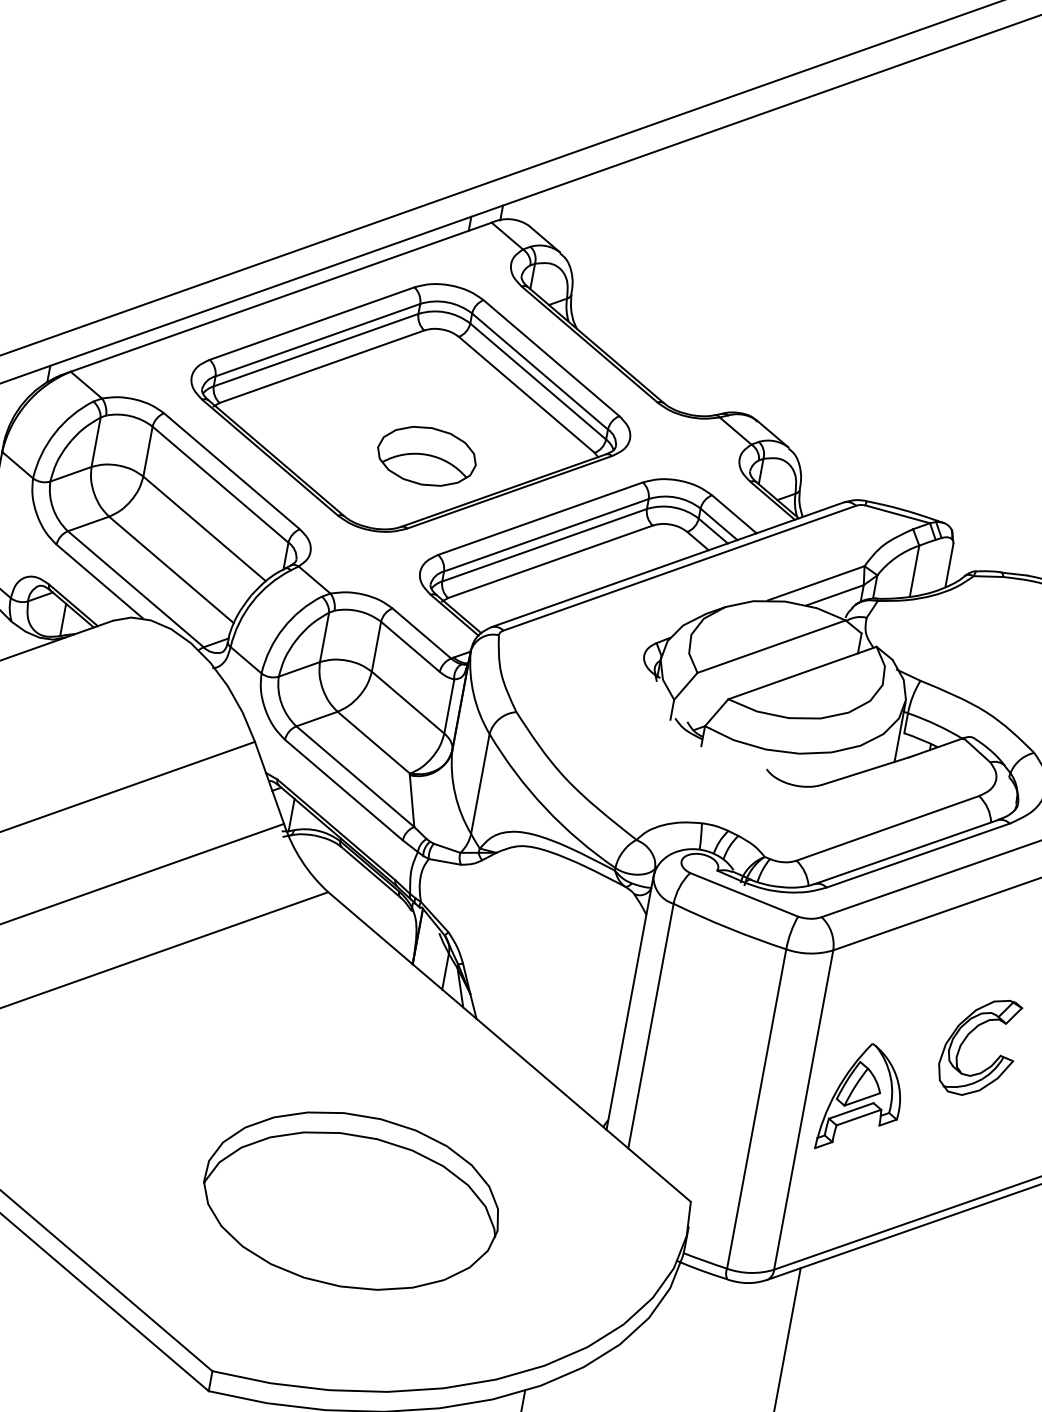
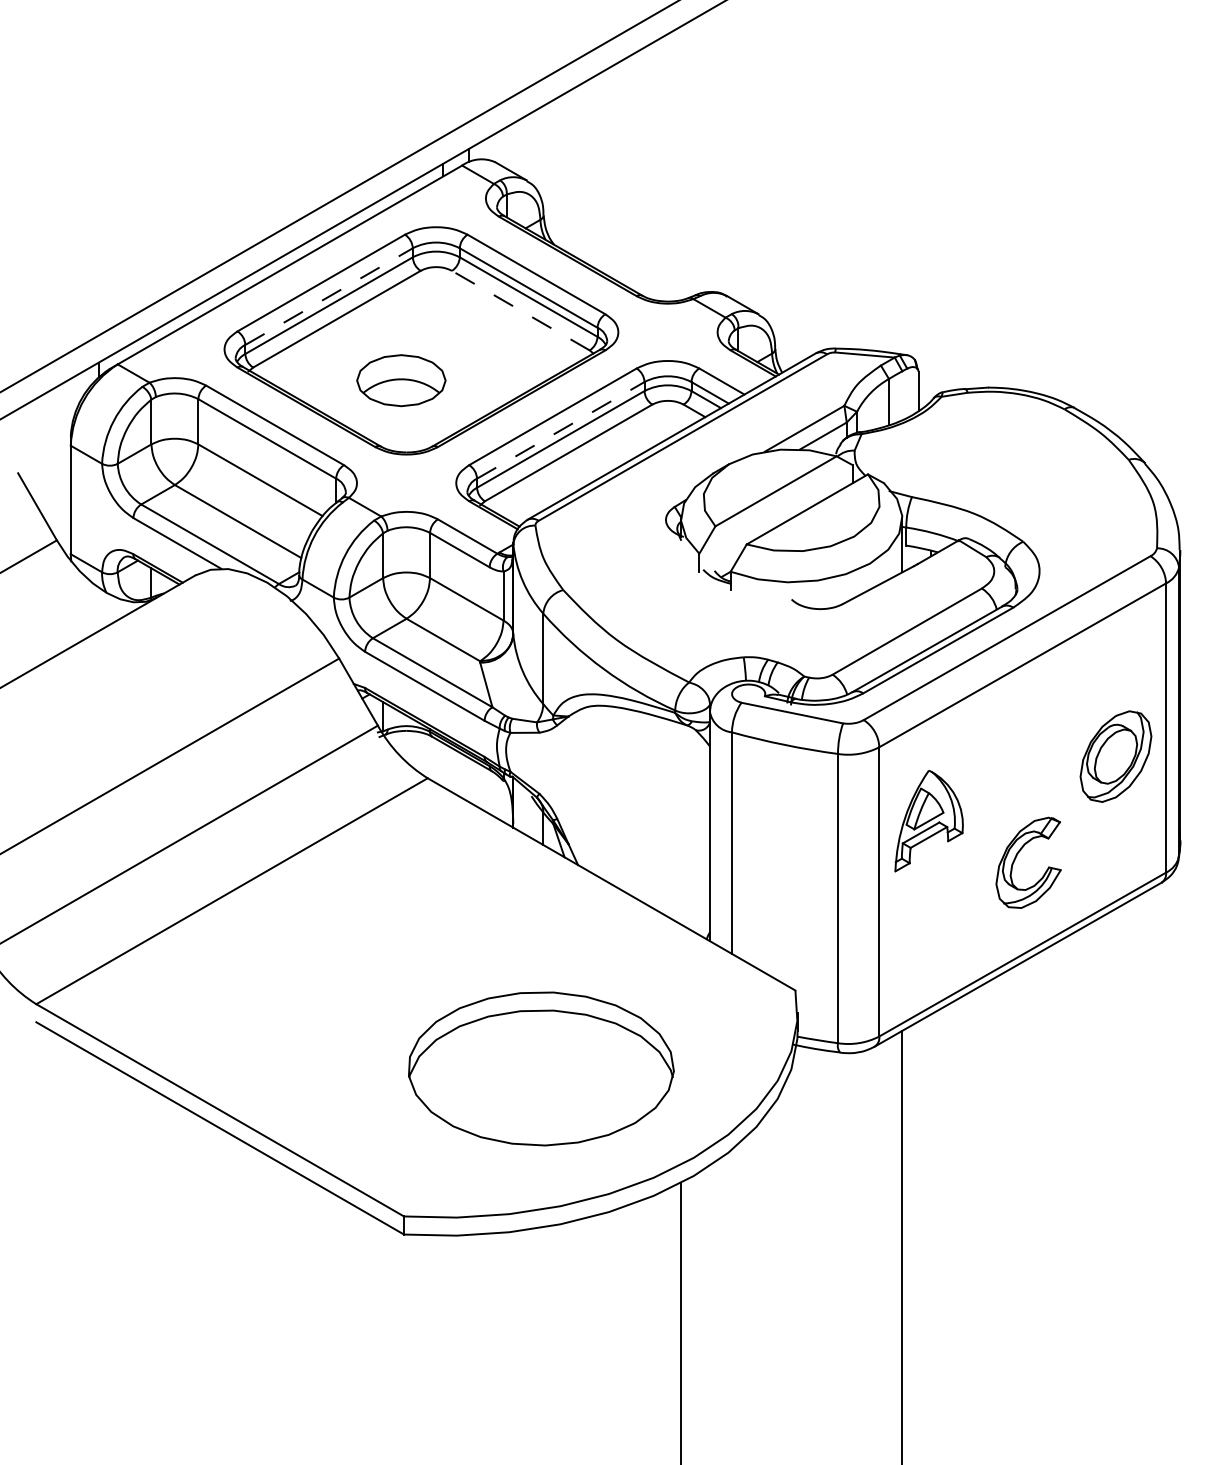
line: (318, 340) -> (329, 296), solid -> dashed
line: (526, 394) -> (520, 310), solid -> dashed
part: (427, 456) -> (401, 380), moved
line: (546, 535) -> (560, 430), solid -> dashed
part: (966, 1039) -> (1016, 858), moved
part: (861, 1099) -> (928, 821), moved
part: (351, 1200) -> (541, 1068), moved

